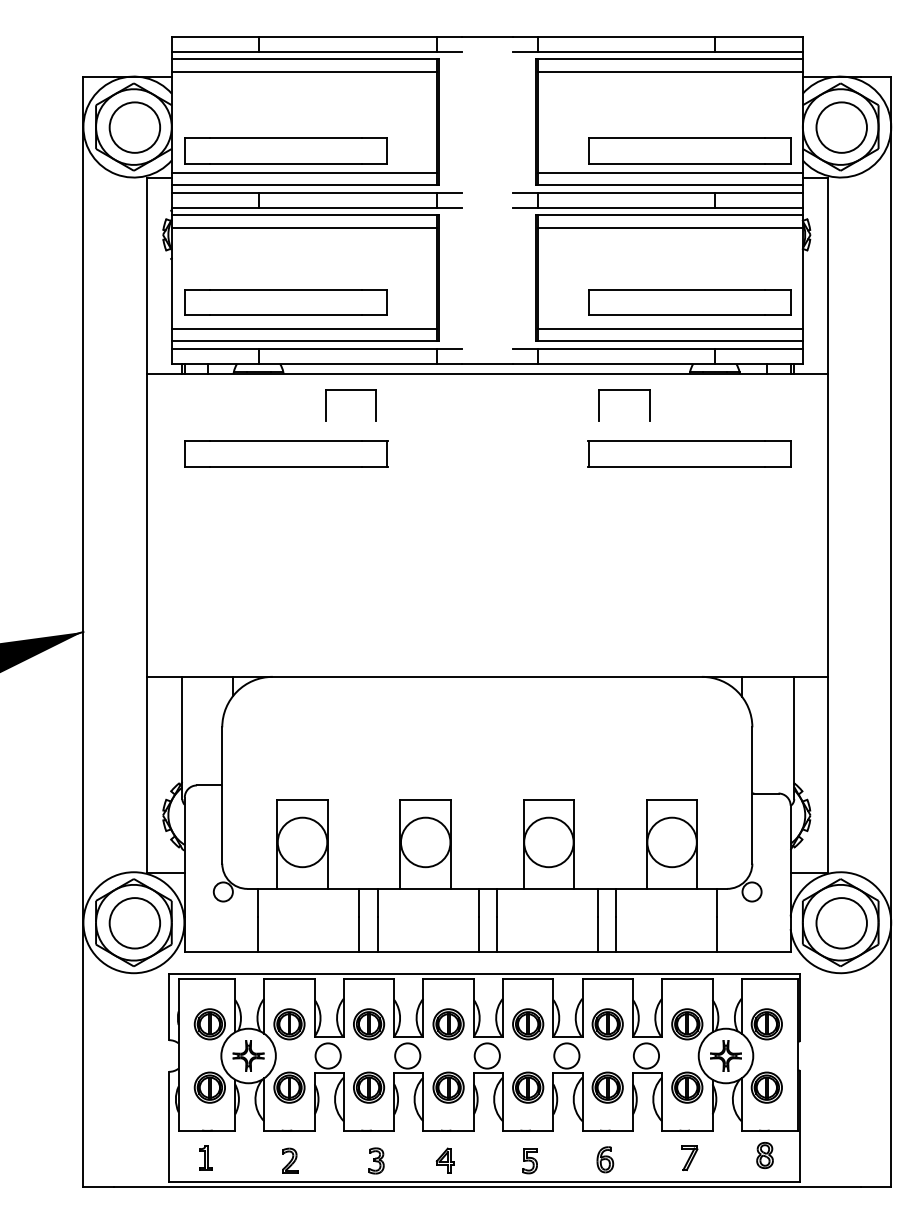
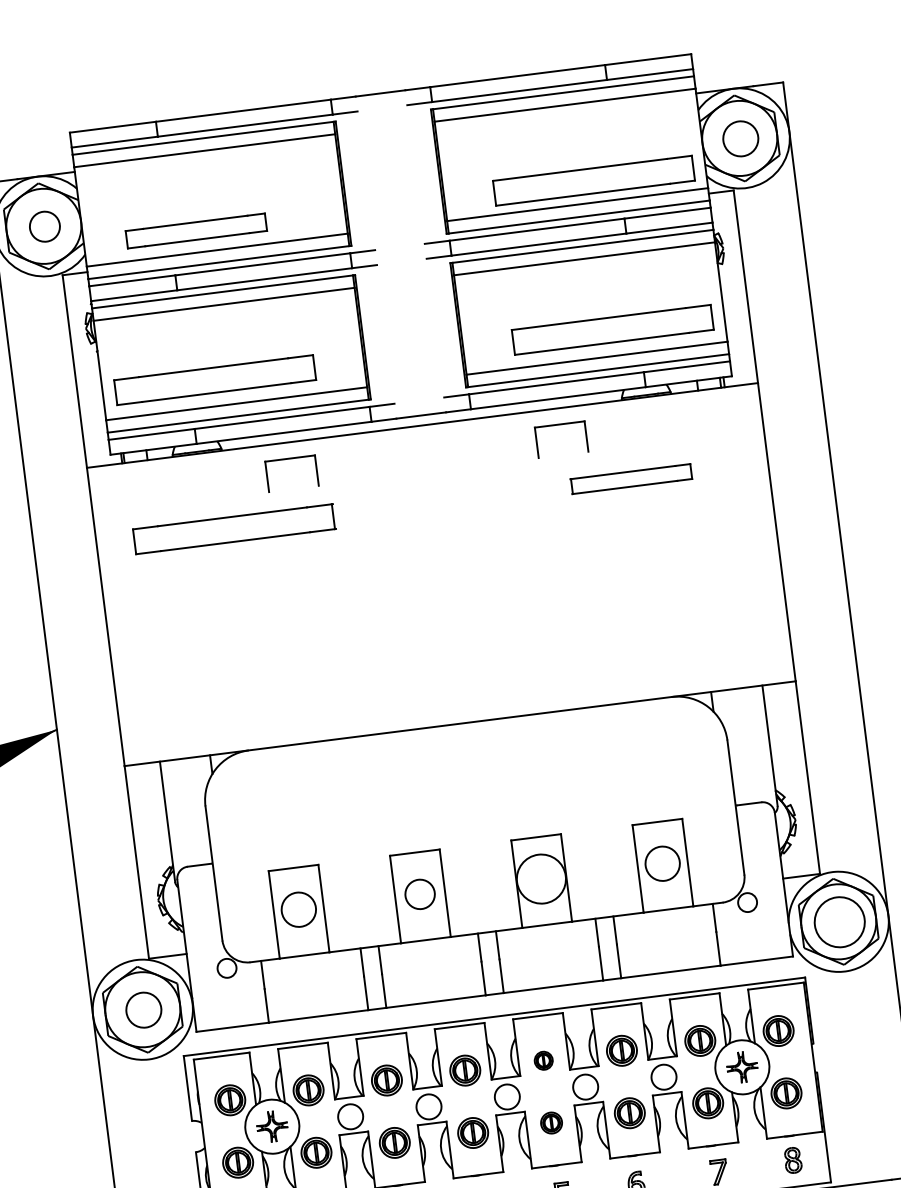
circle: (134, 127) -> (44, 226), size x0.6
circle: (841, 127) -> (740, 138), size x0.7
part: (285, 150) -> (196, 230), size x0.7
part: (689, 453) -> (631, 478), size x0.6
circle: (302, 842) -> (298, 909), size x0.7
circle: (425, 842) -> (419, 894), size x0.6
circle: (671, 842) -> (662, 863), size x0.7
circle: (134, 923) -> (143, 1010), size x0.7
part: (528, 1024) -> (543, 1060), size x0.6
part: (528, 1087) -> (551, 1122), size x0.7

